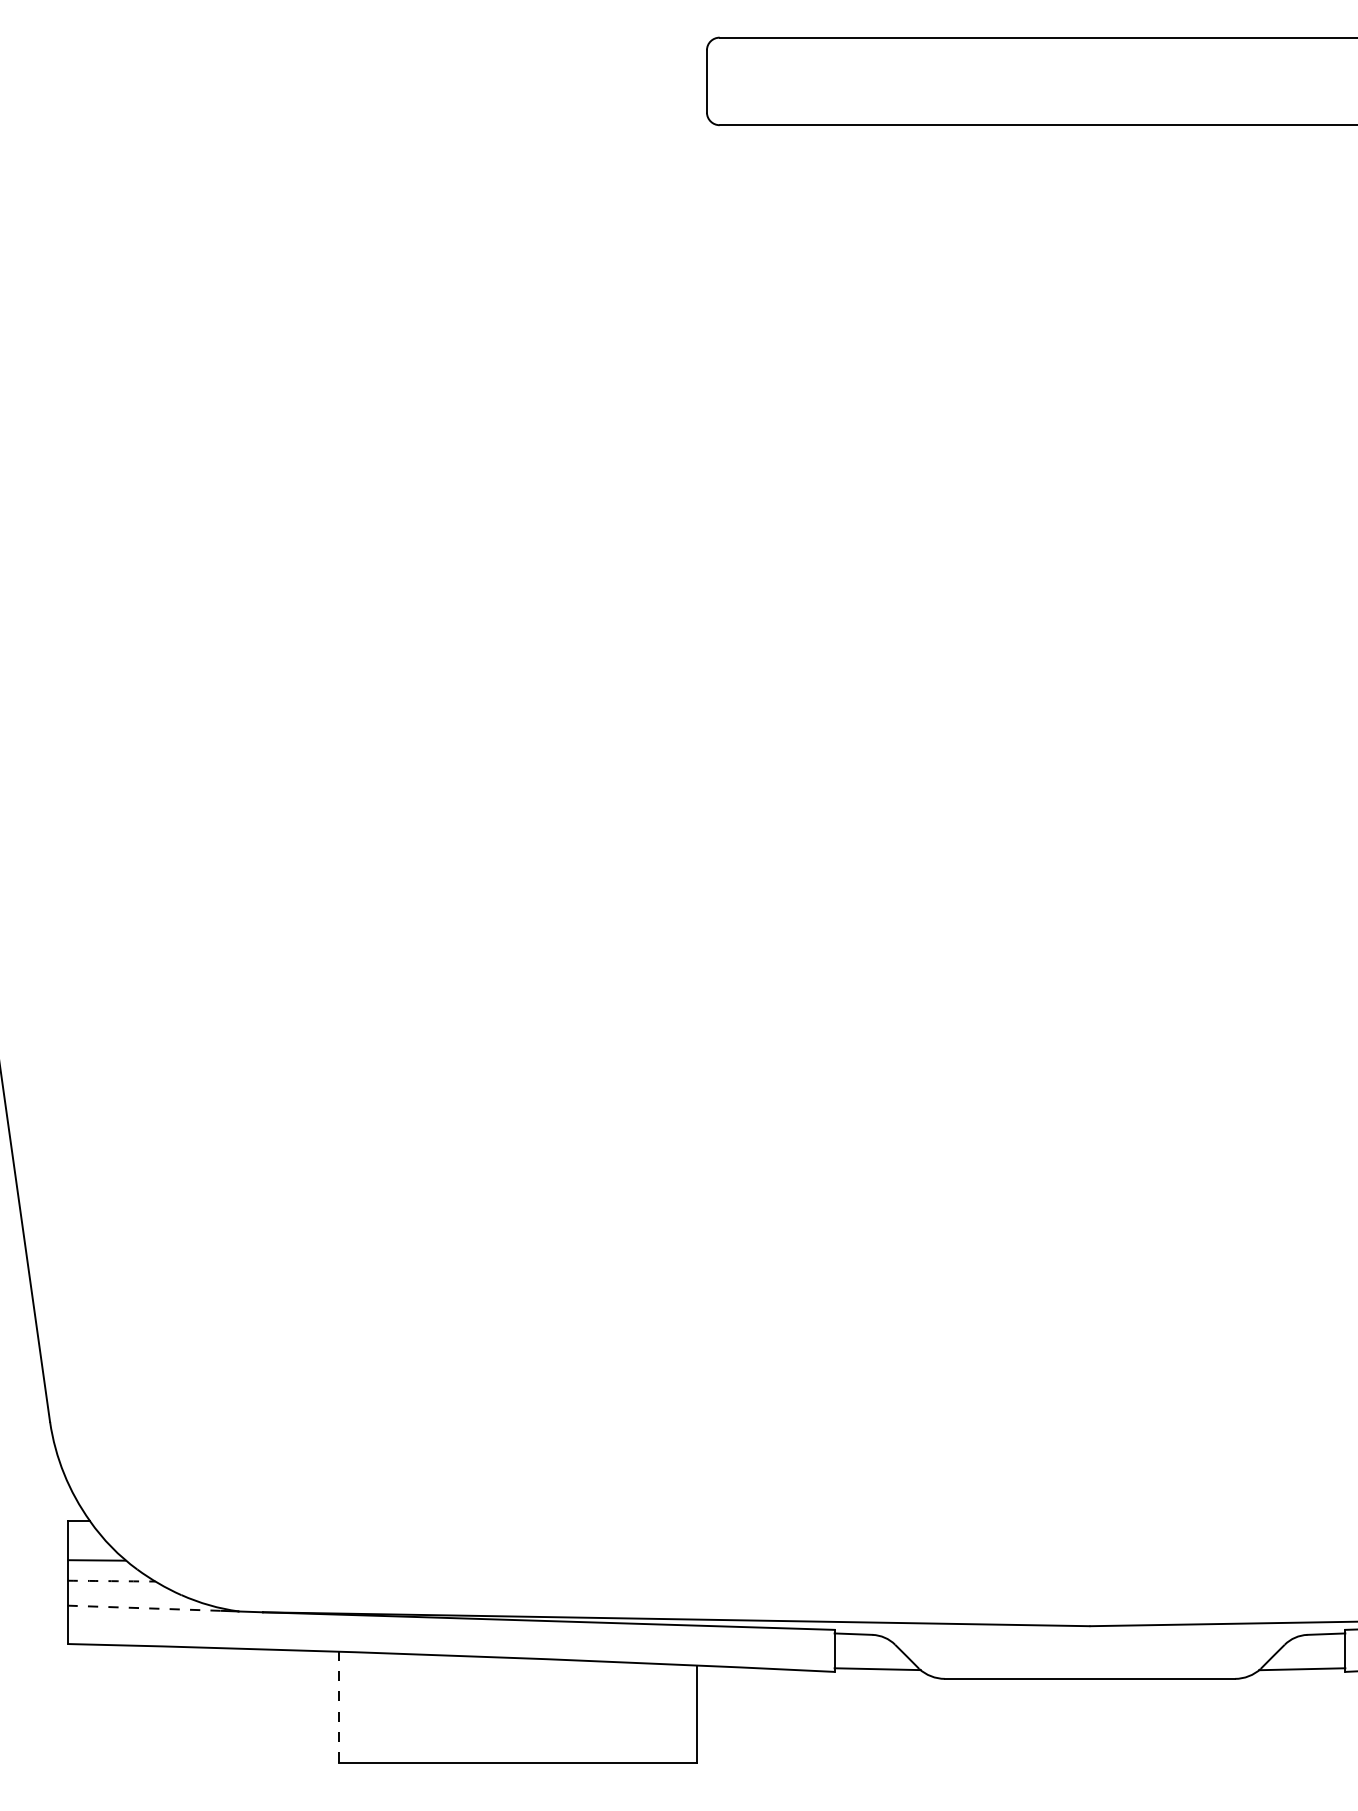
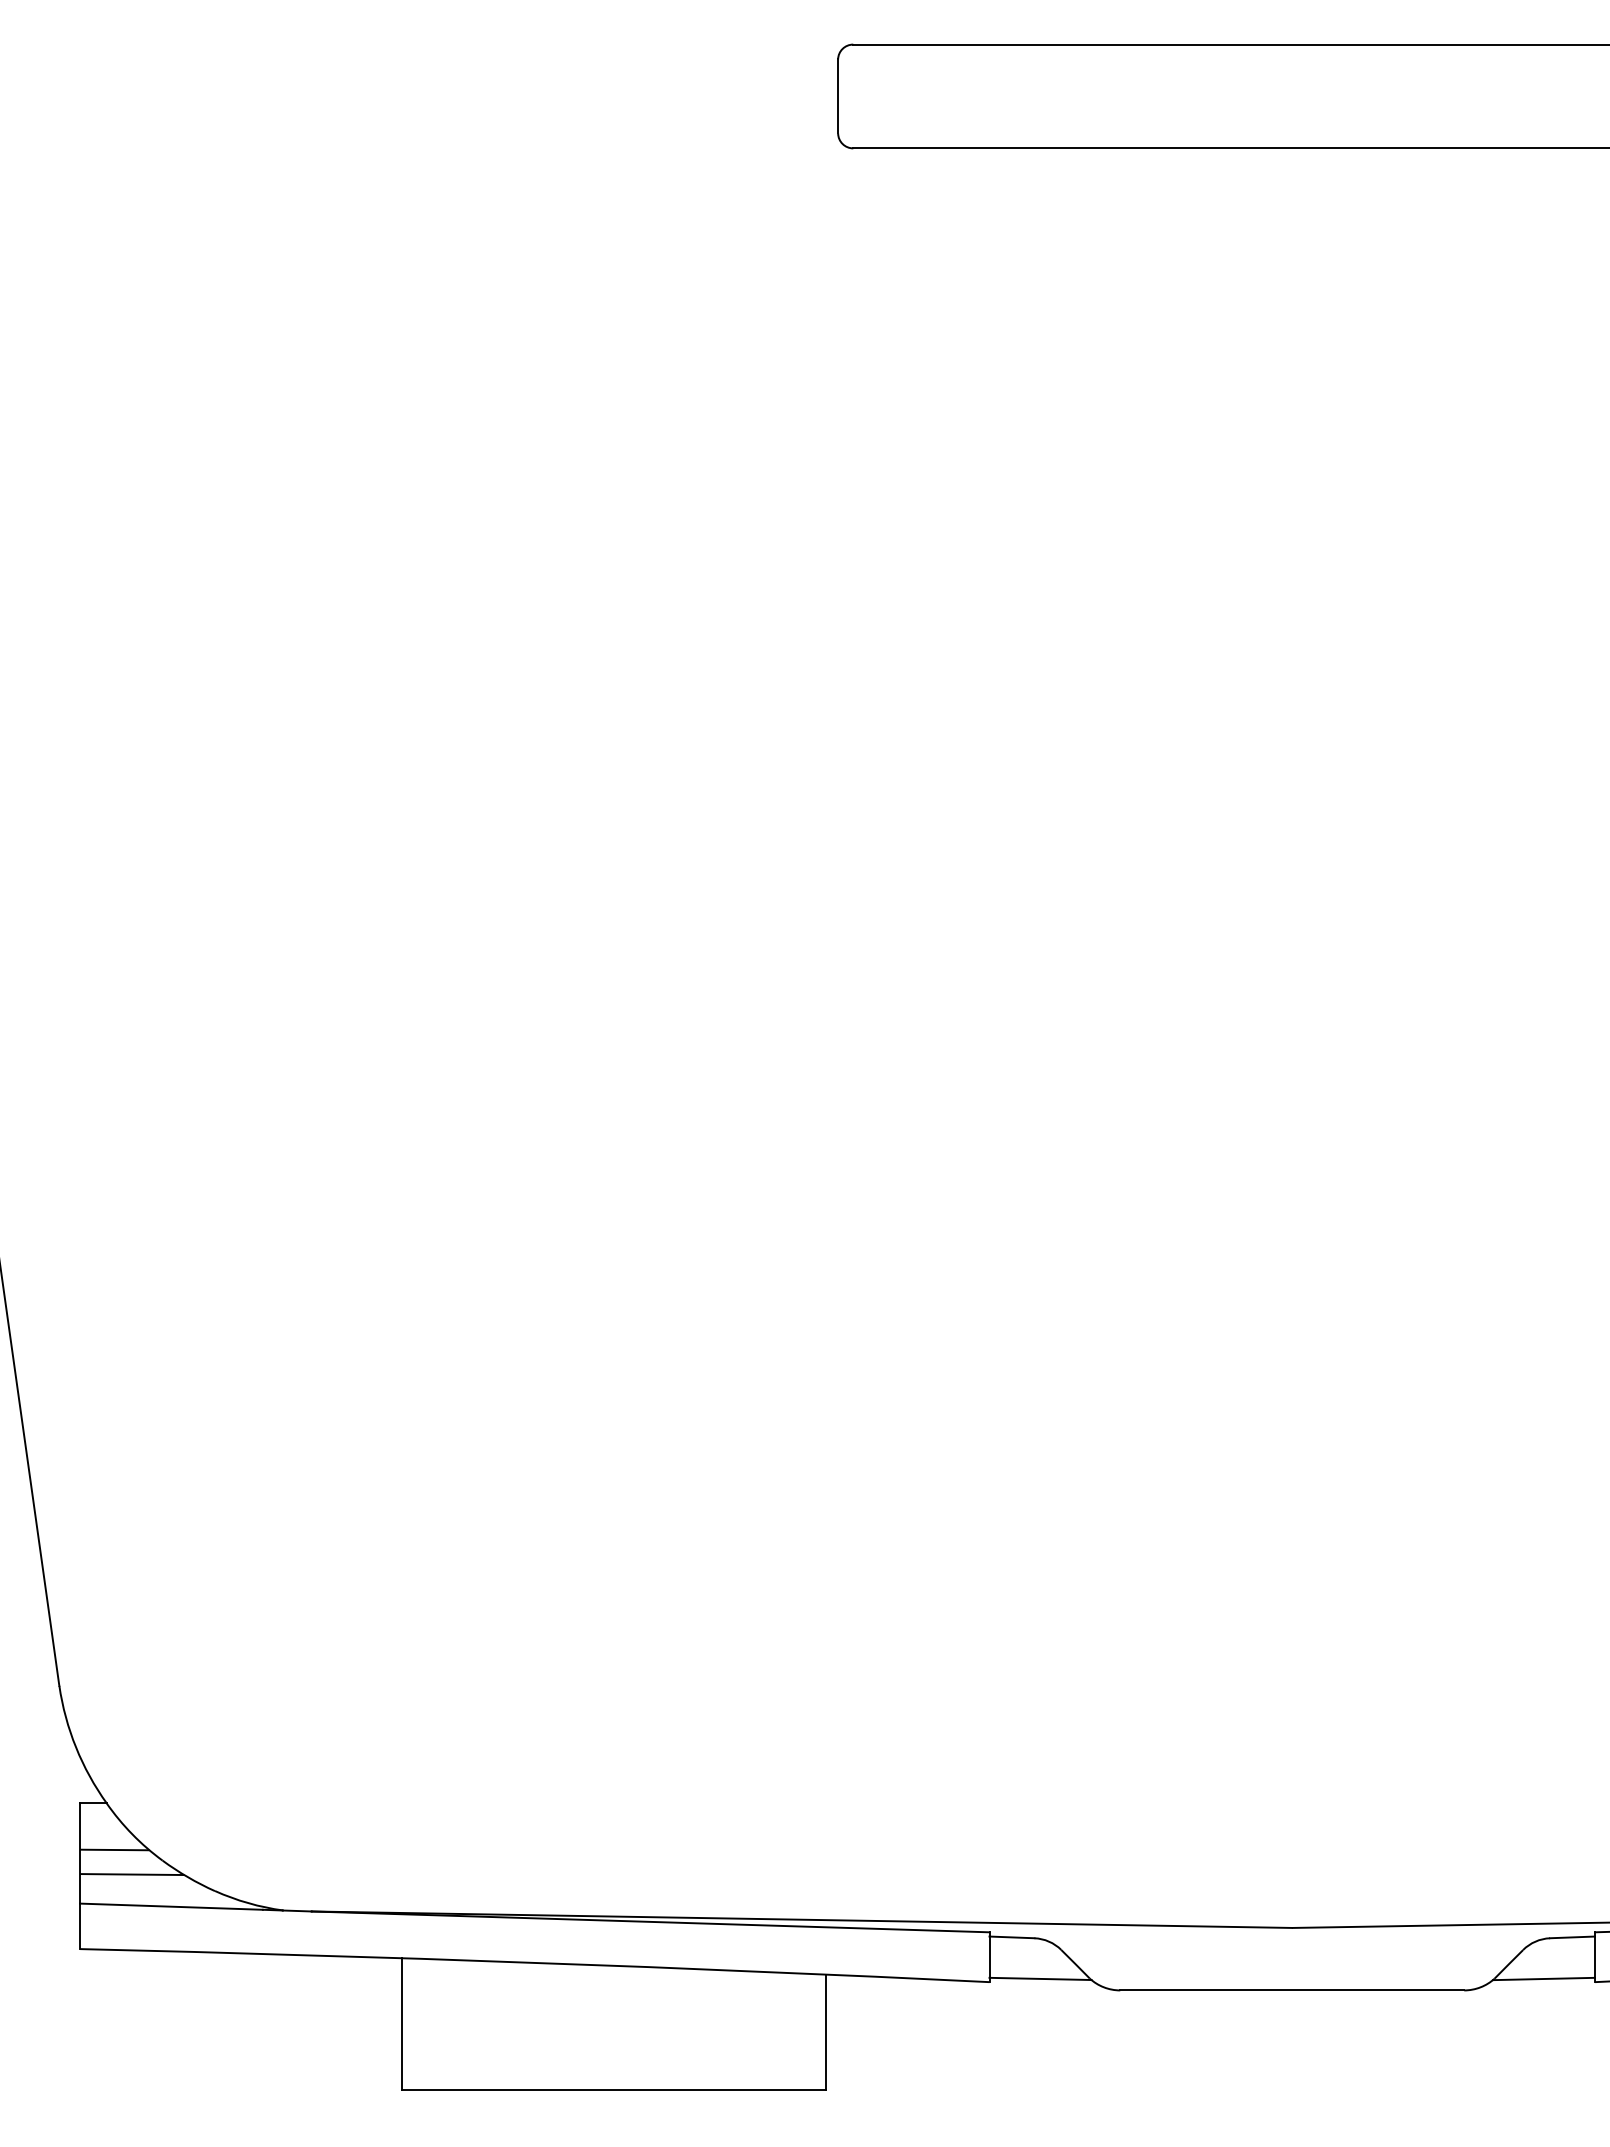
arc: (111, 1581) -> (132, 1874), dashed -> solid
line: (145, 1608) -> (172, 1906), dashed -> solid
line: (339, 1706) -> (402, 2023), dashed -> solid

